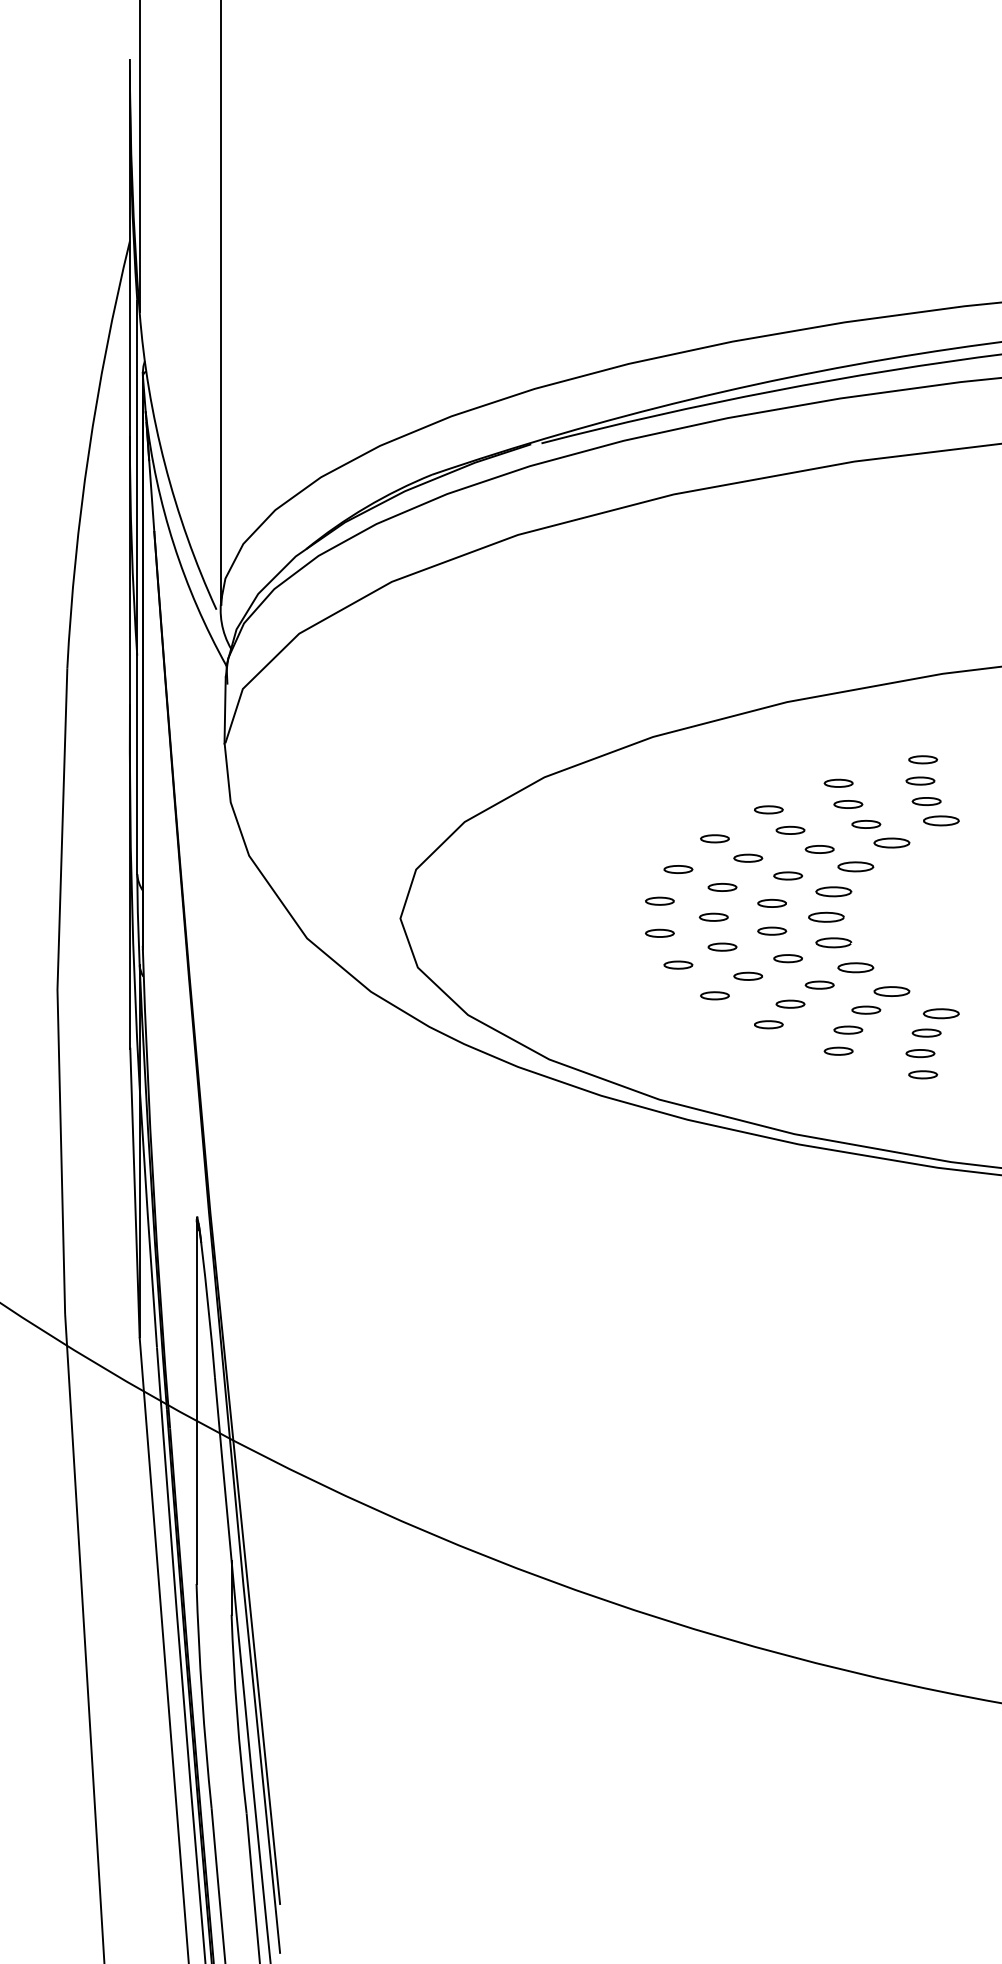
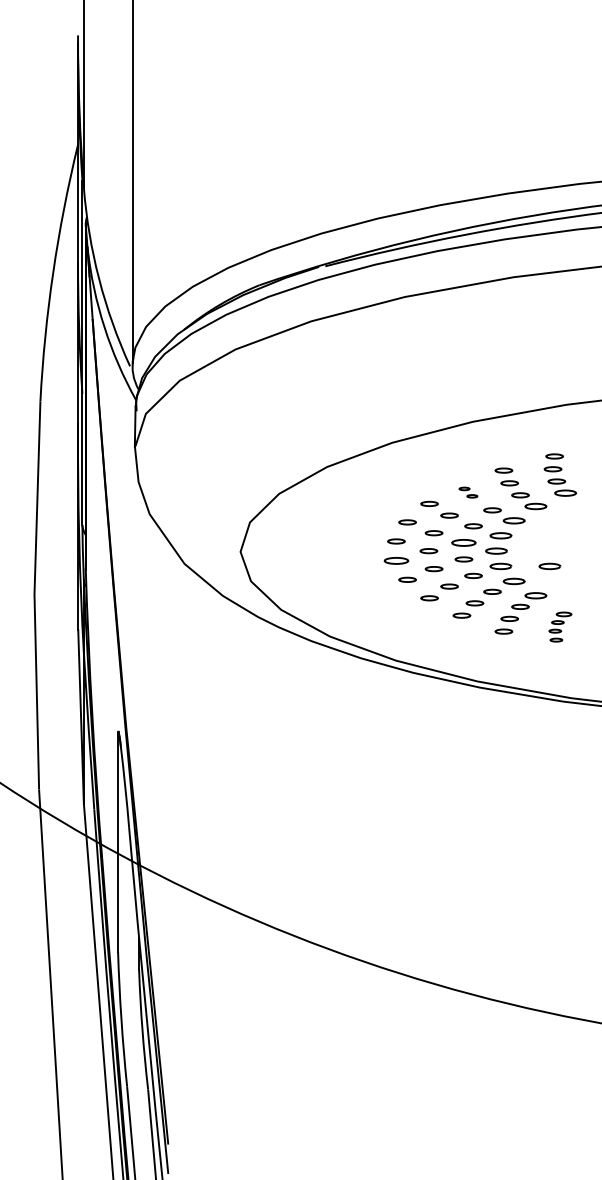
part: (779, 819) -> (468, 492), size x0.6
part: (771, 902) -> (463, 542), size x1.4
part: (659, 932) -> (396, 560), size x1.4
curve: (914, 939) -> (549, 564), added
part: (932, 1042) -> (560, 626), size x0.7

